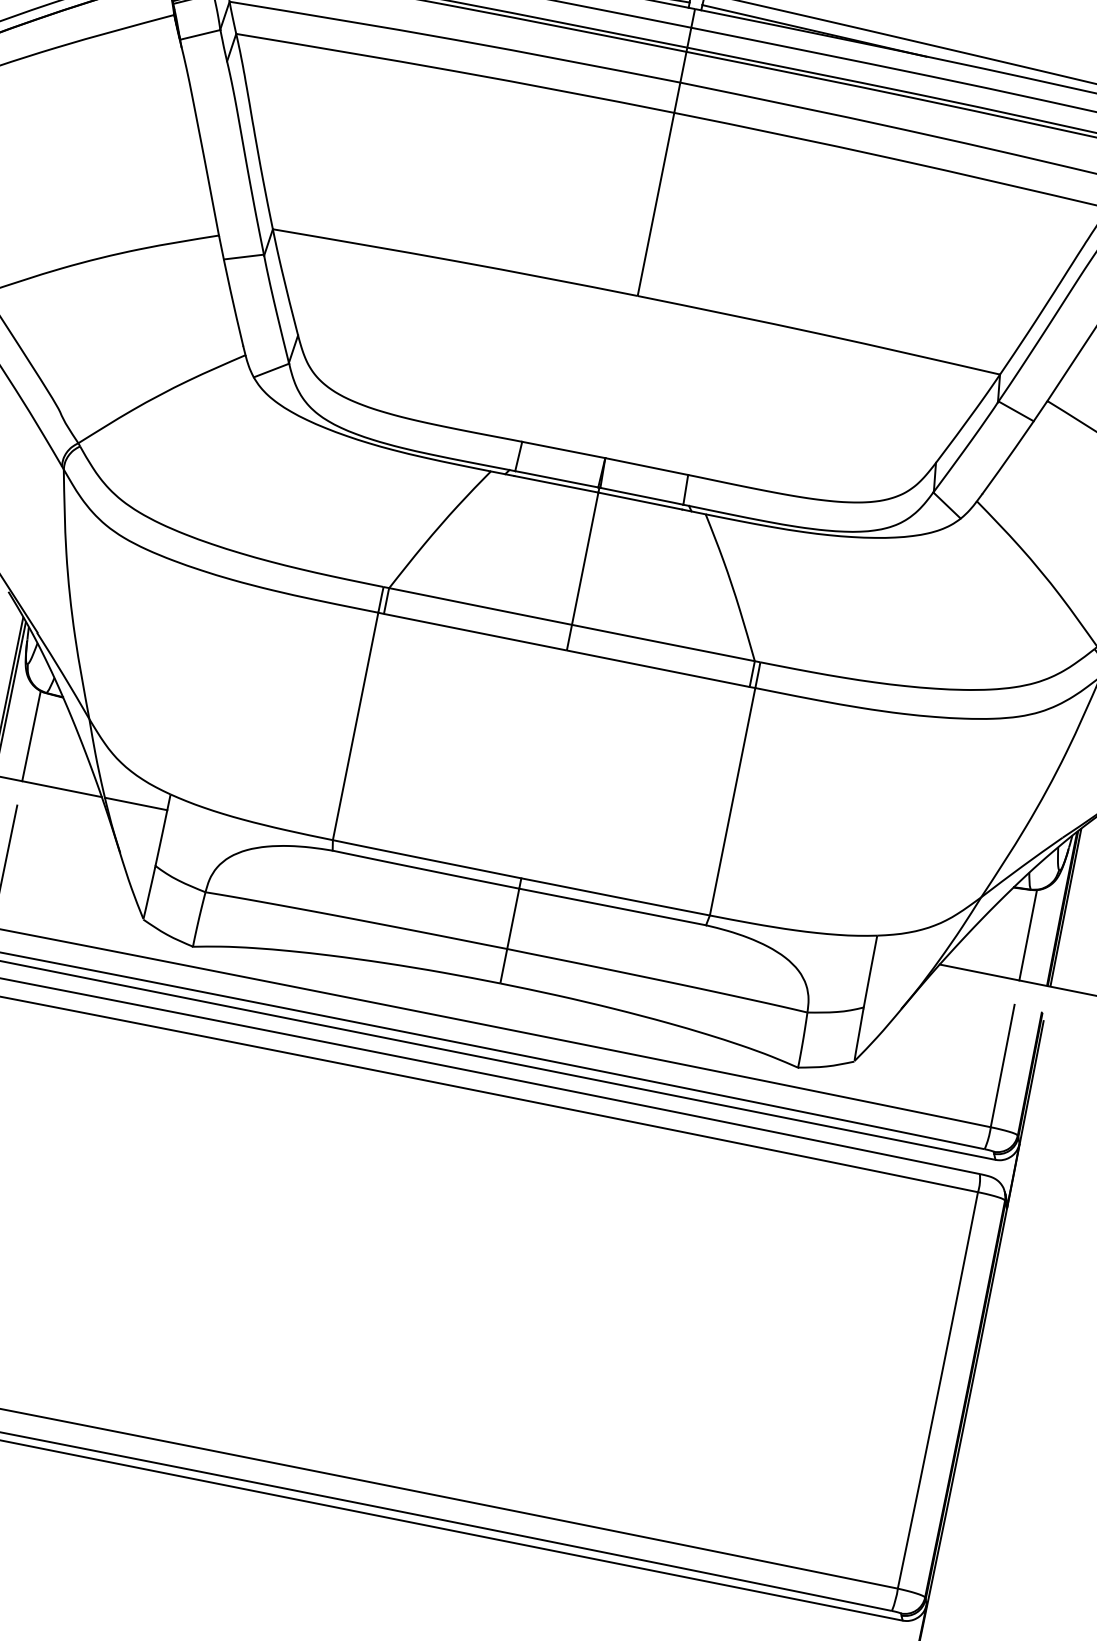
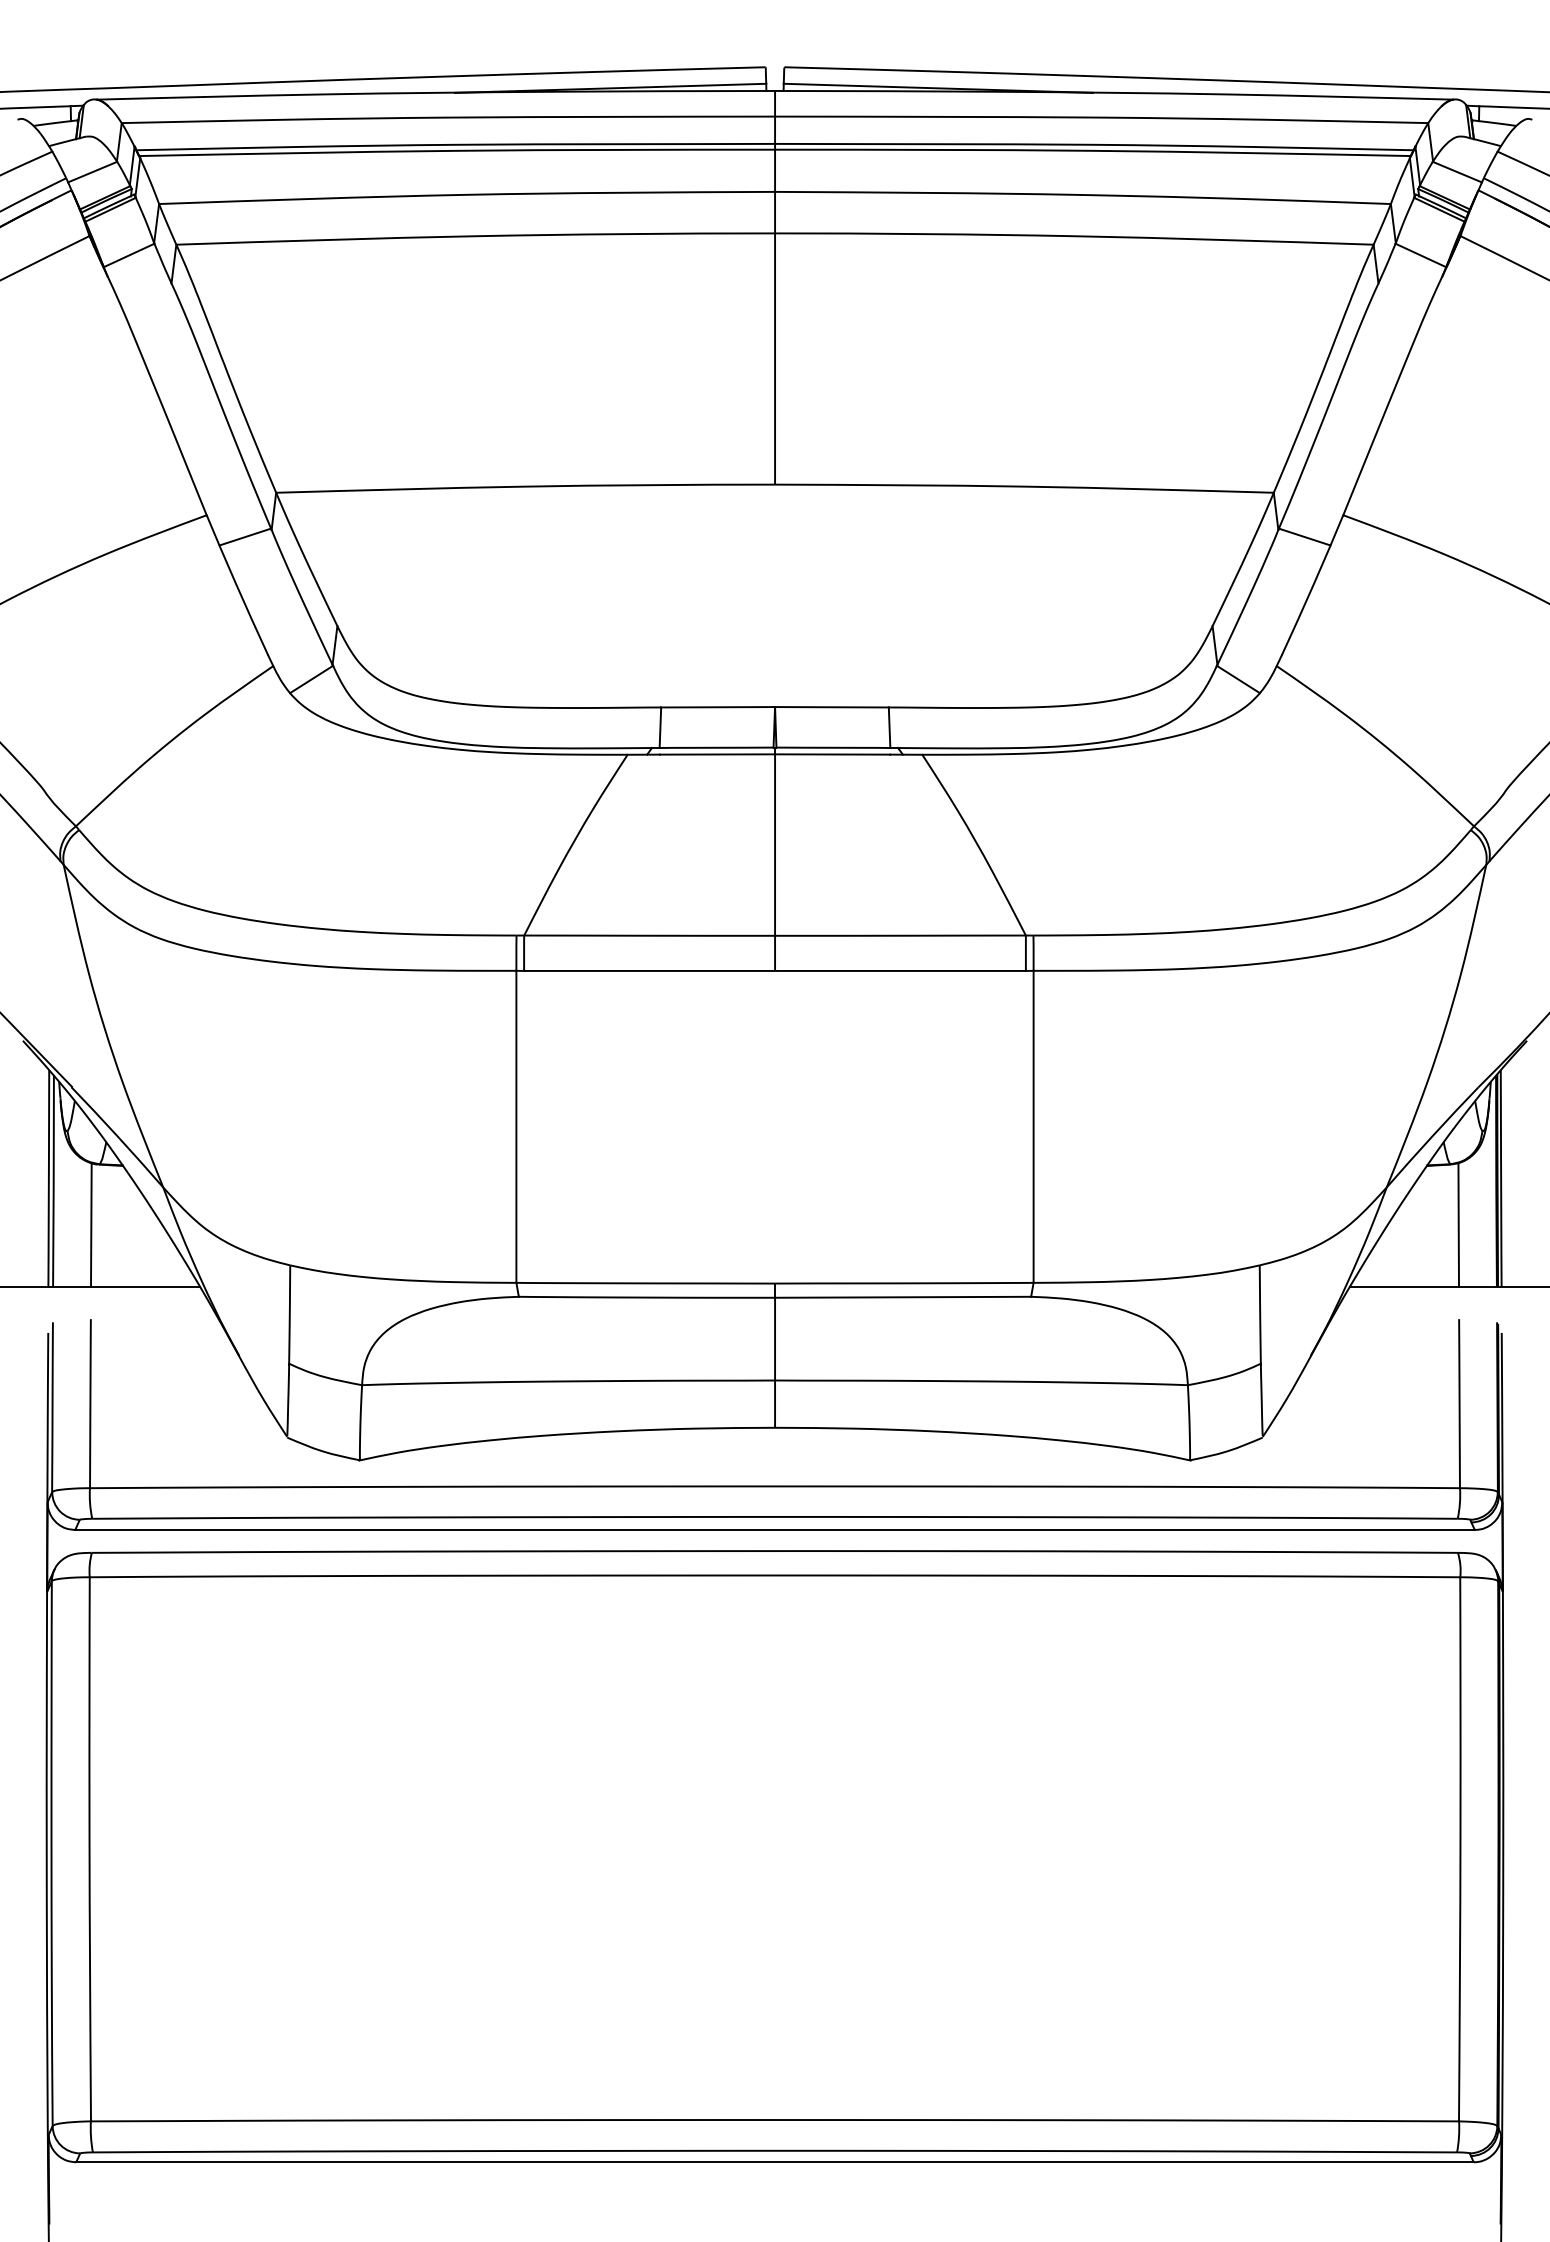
line: (136, 804) -> (247, 1287), removed

